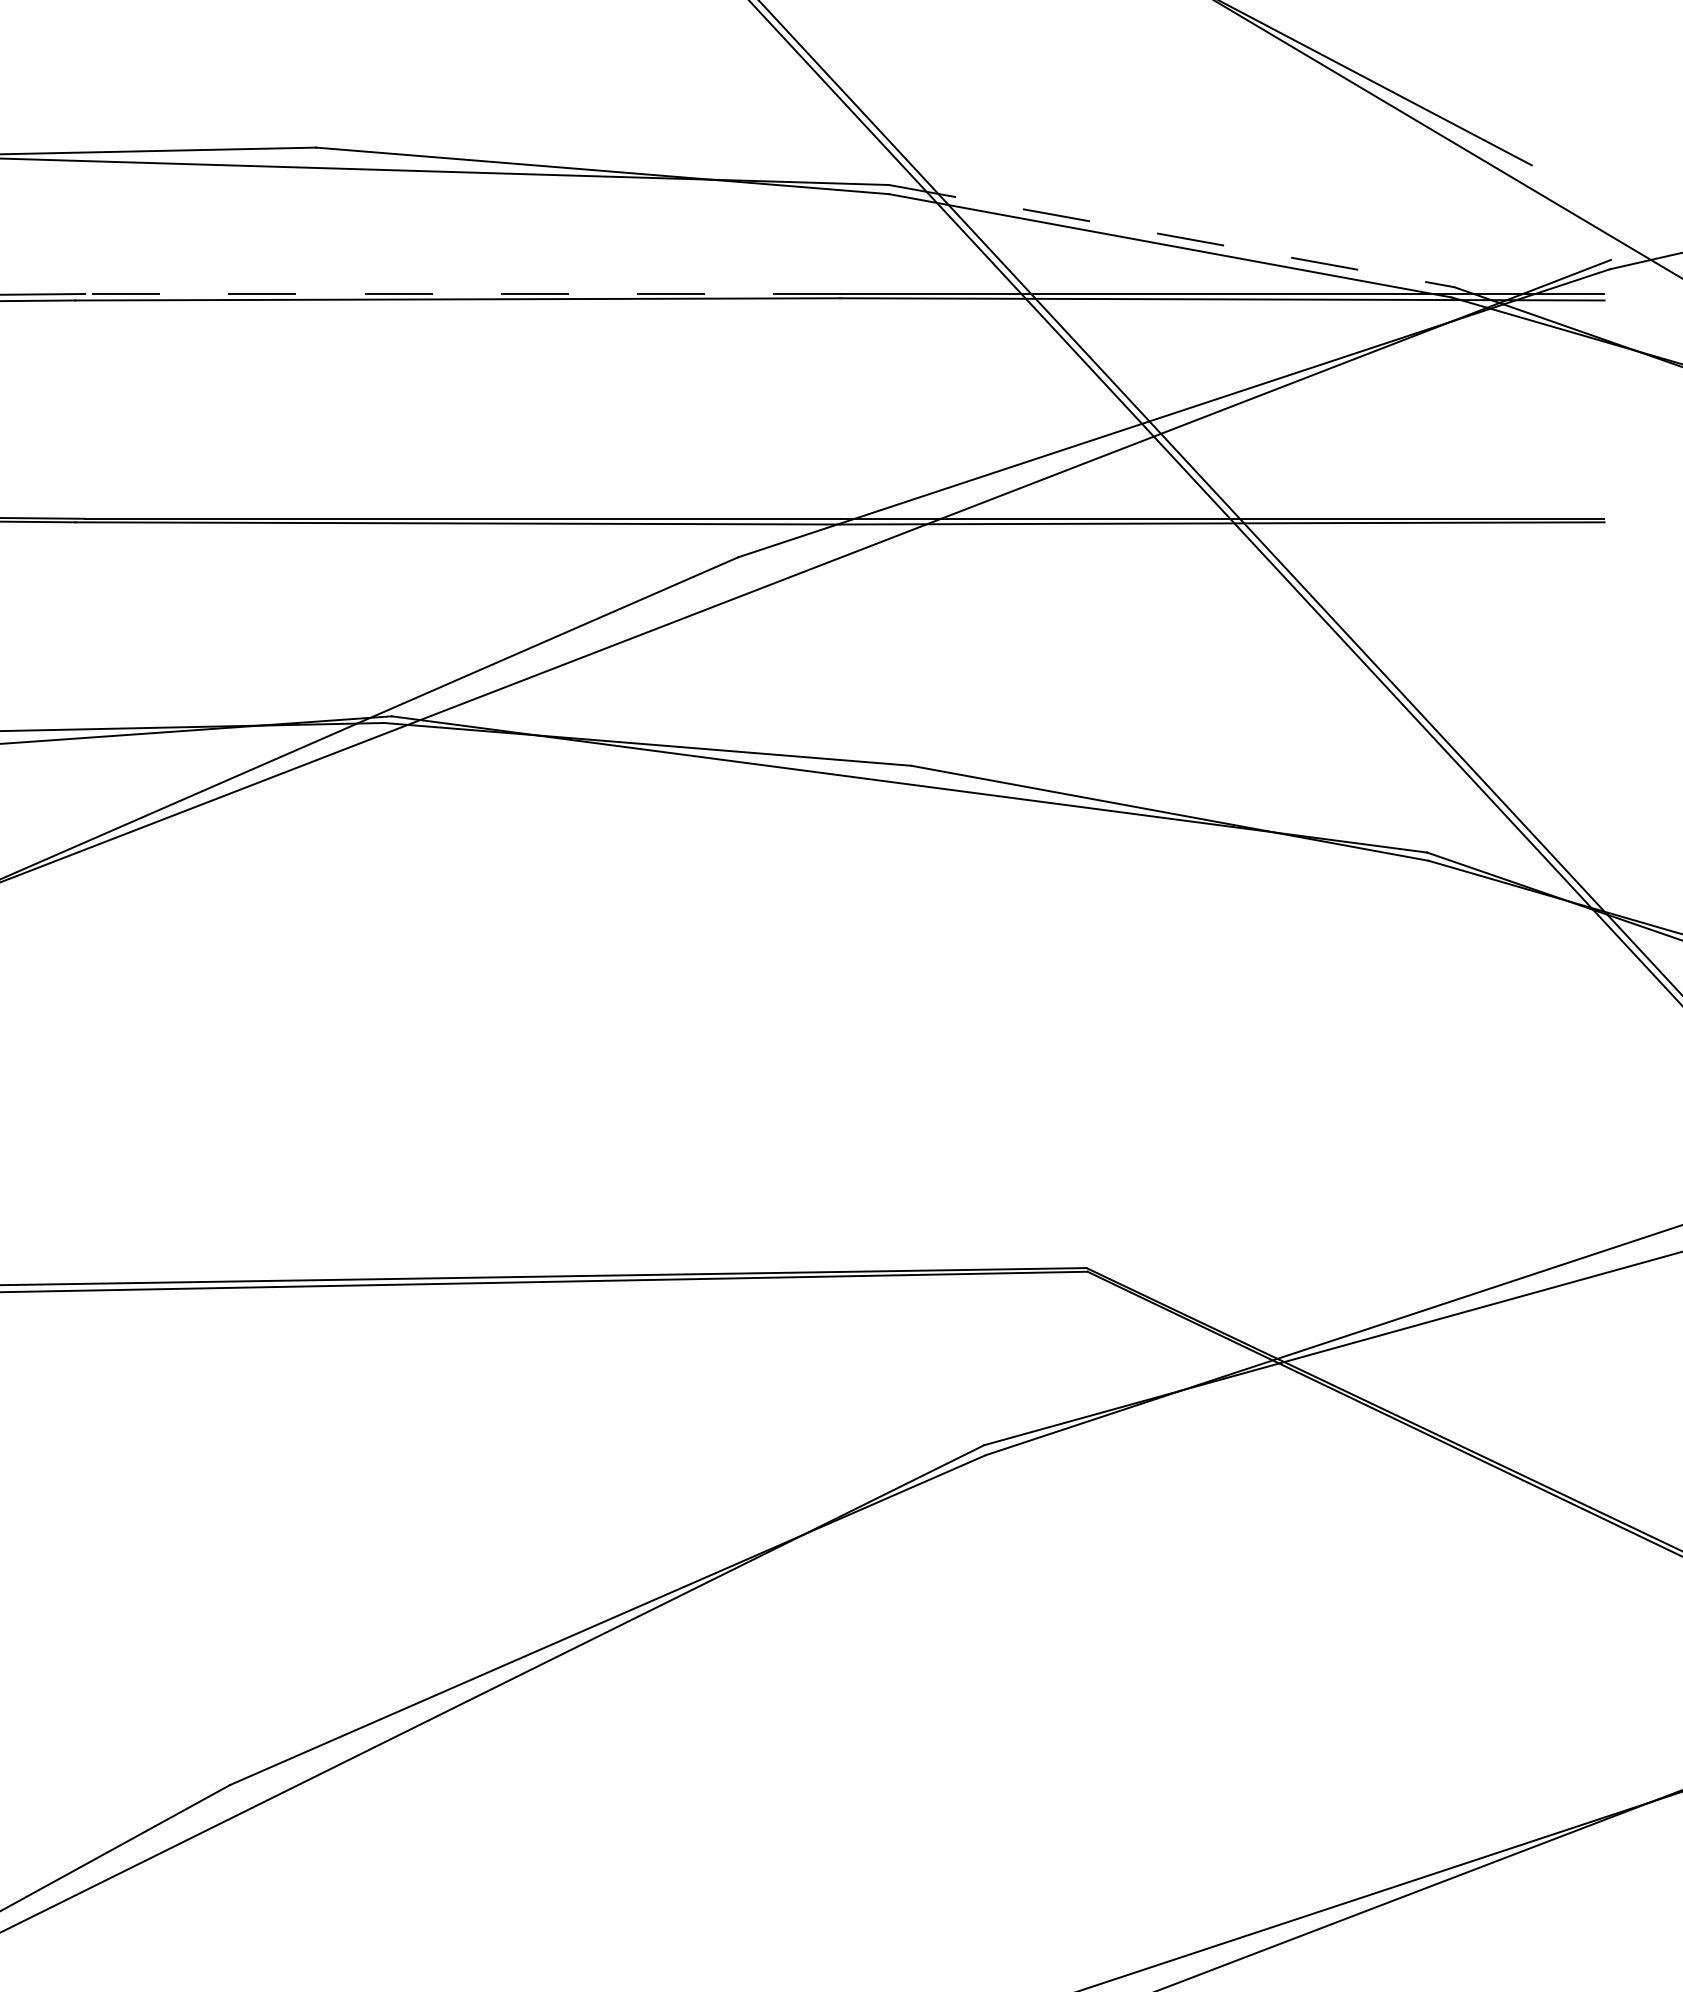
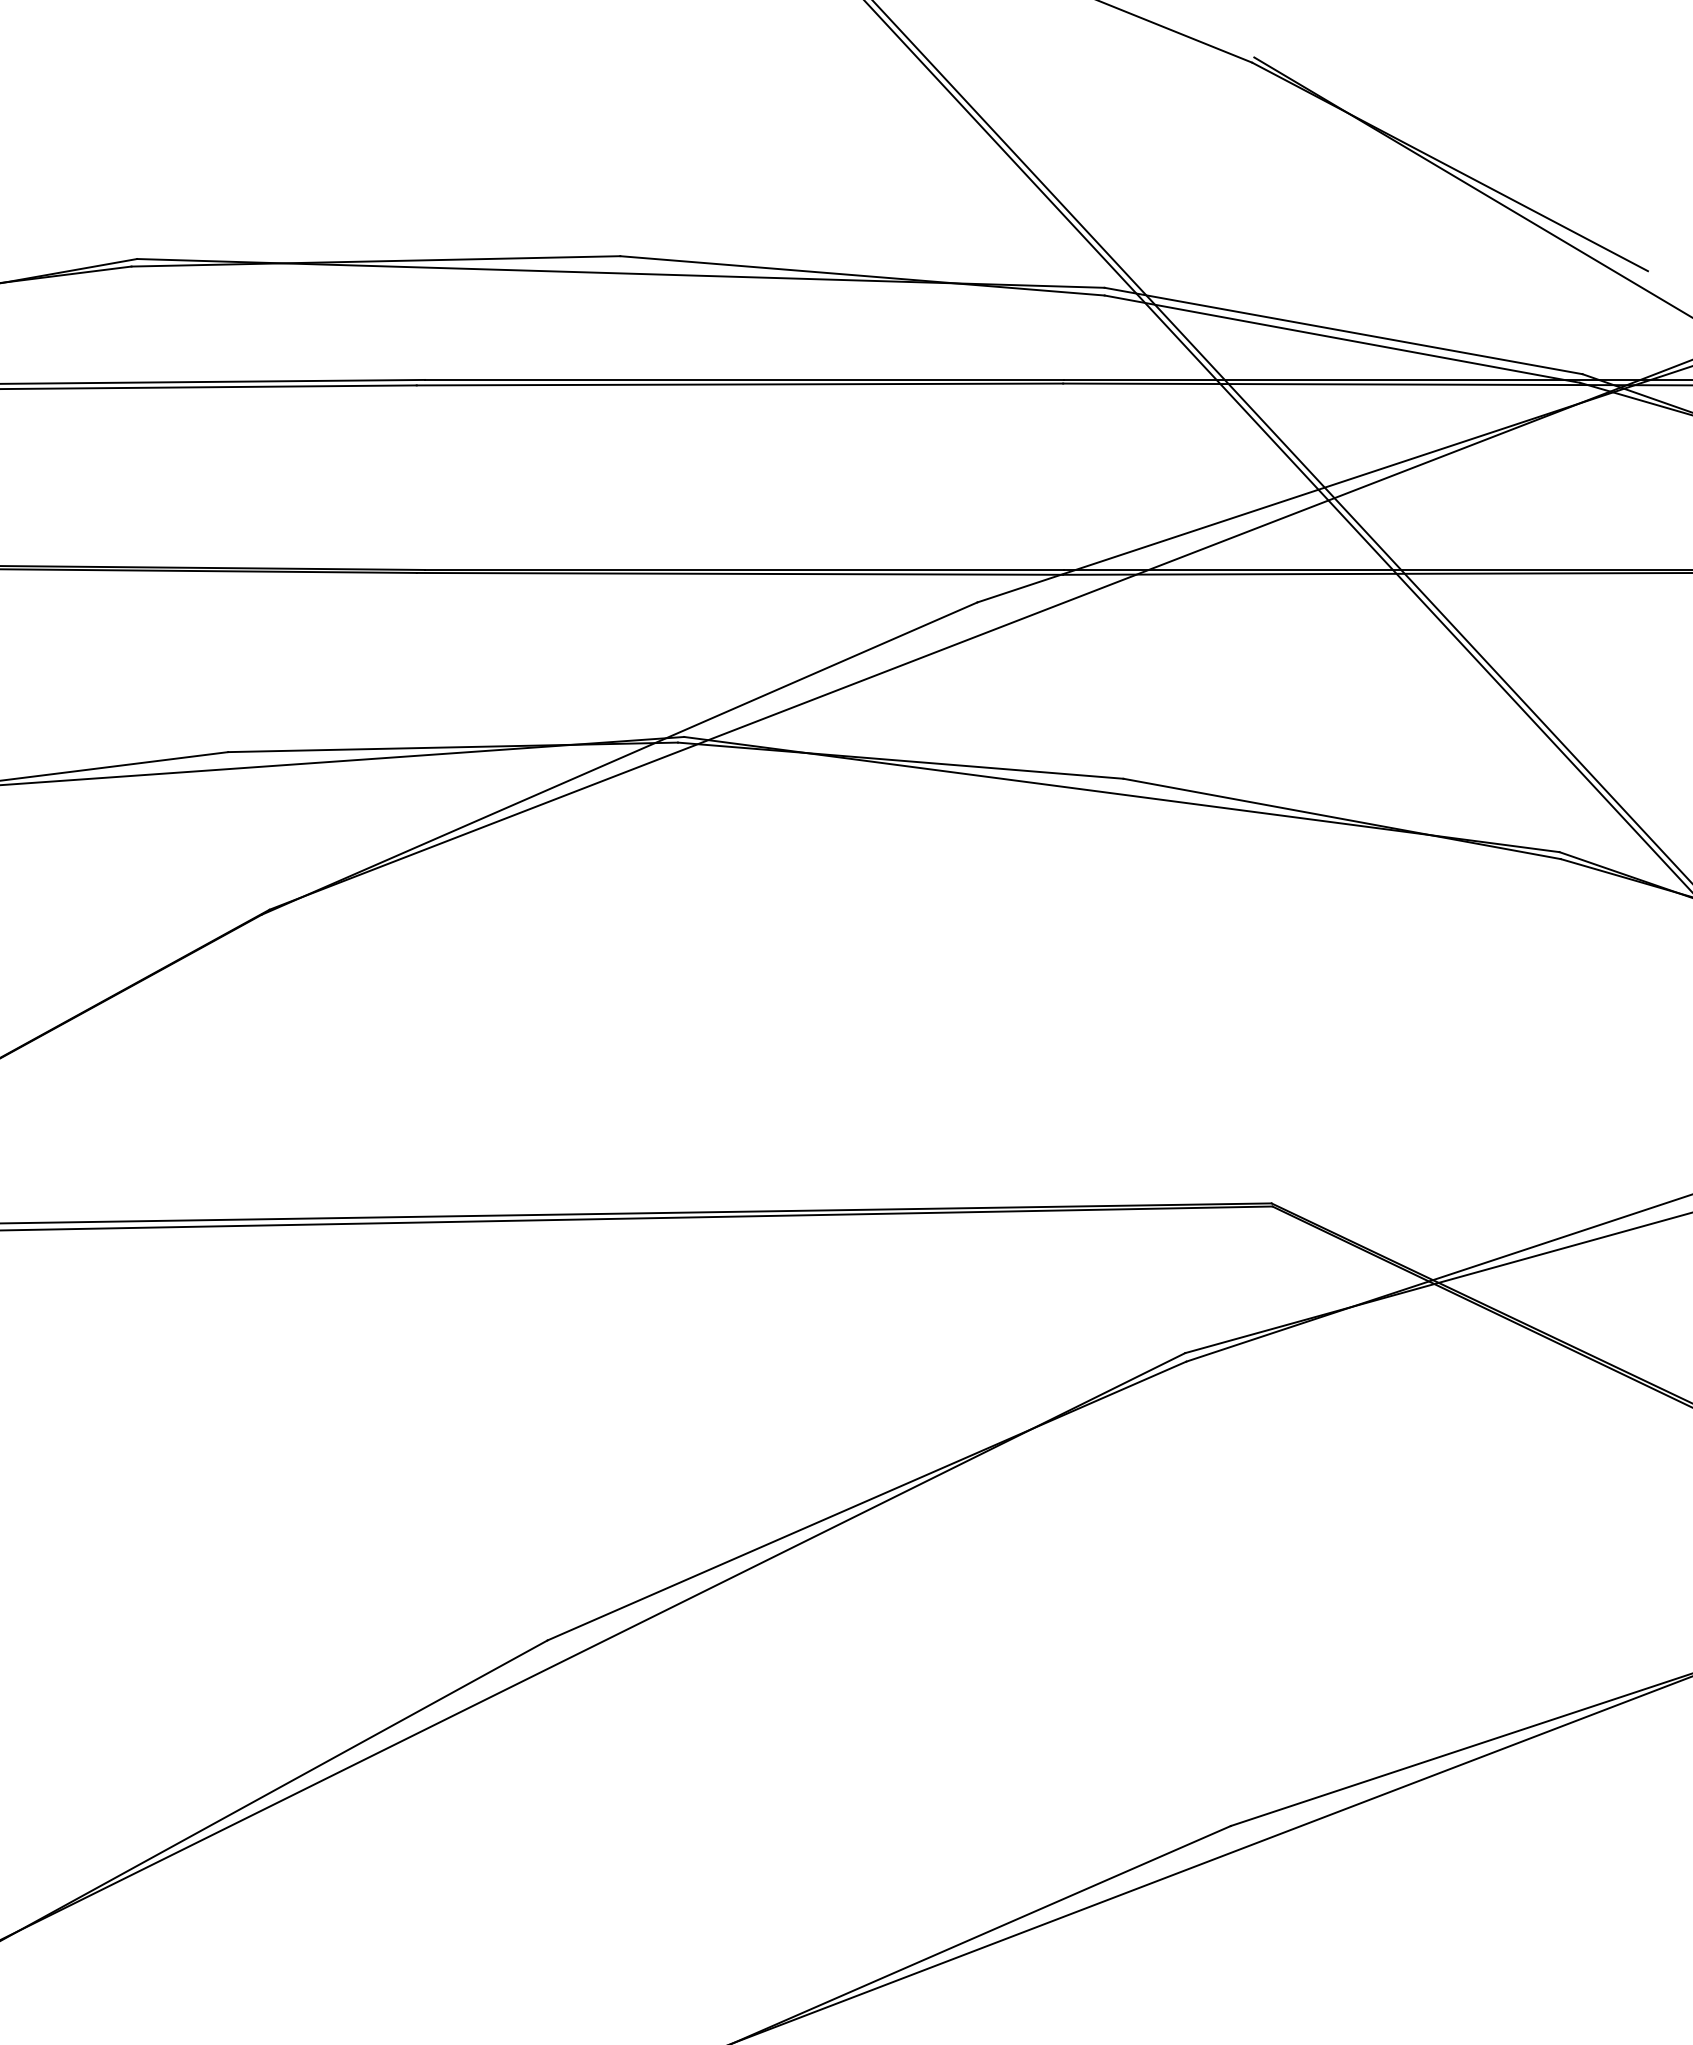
line: (1171, 236) -> (1343, 331), dashed -> solid
line: (463, 293) -> (744, 379), dashed -> solid

